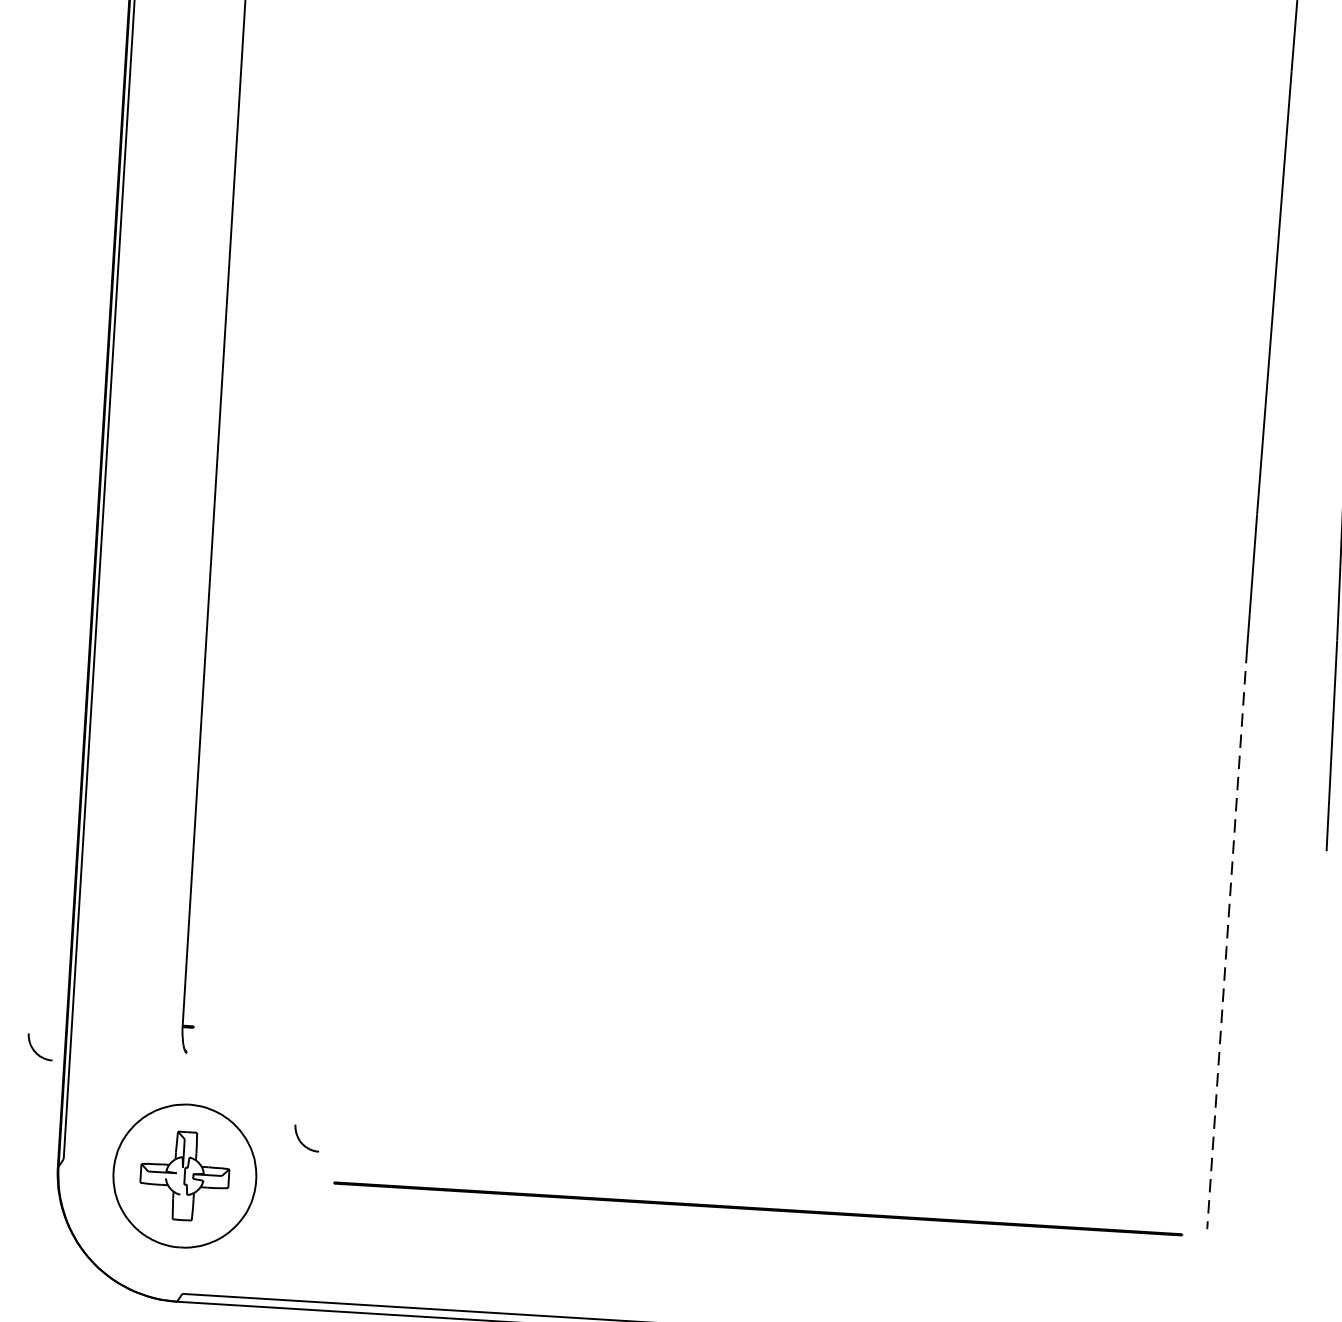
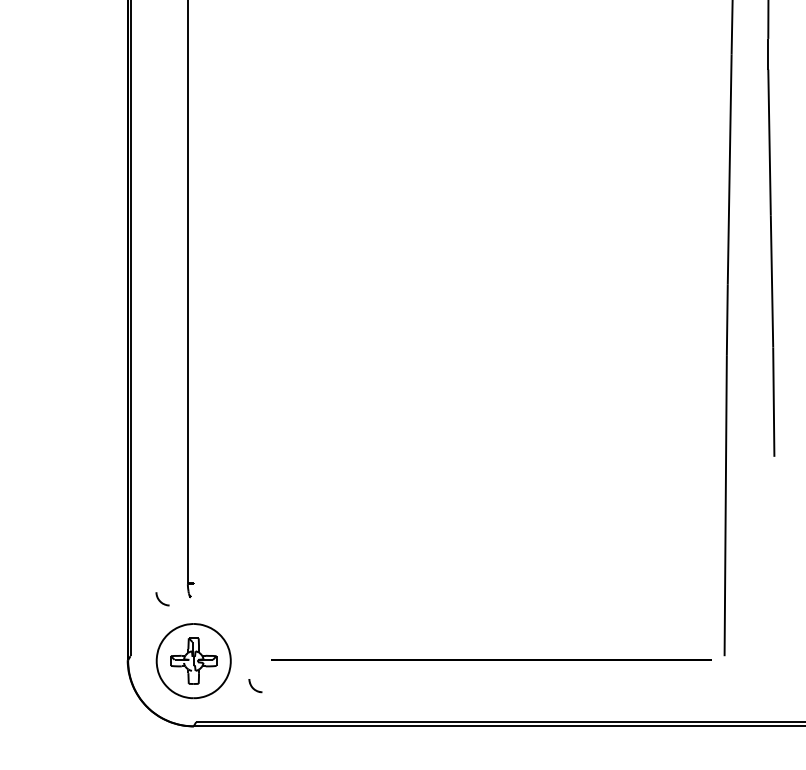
line: (1226, 939) -> (725, 505), dashed -> solid
curve: (35, 1049) -> (160, 600), moved
curve: (302, 1141) -> (253, 687), moved

